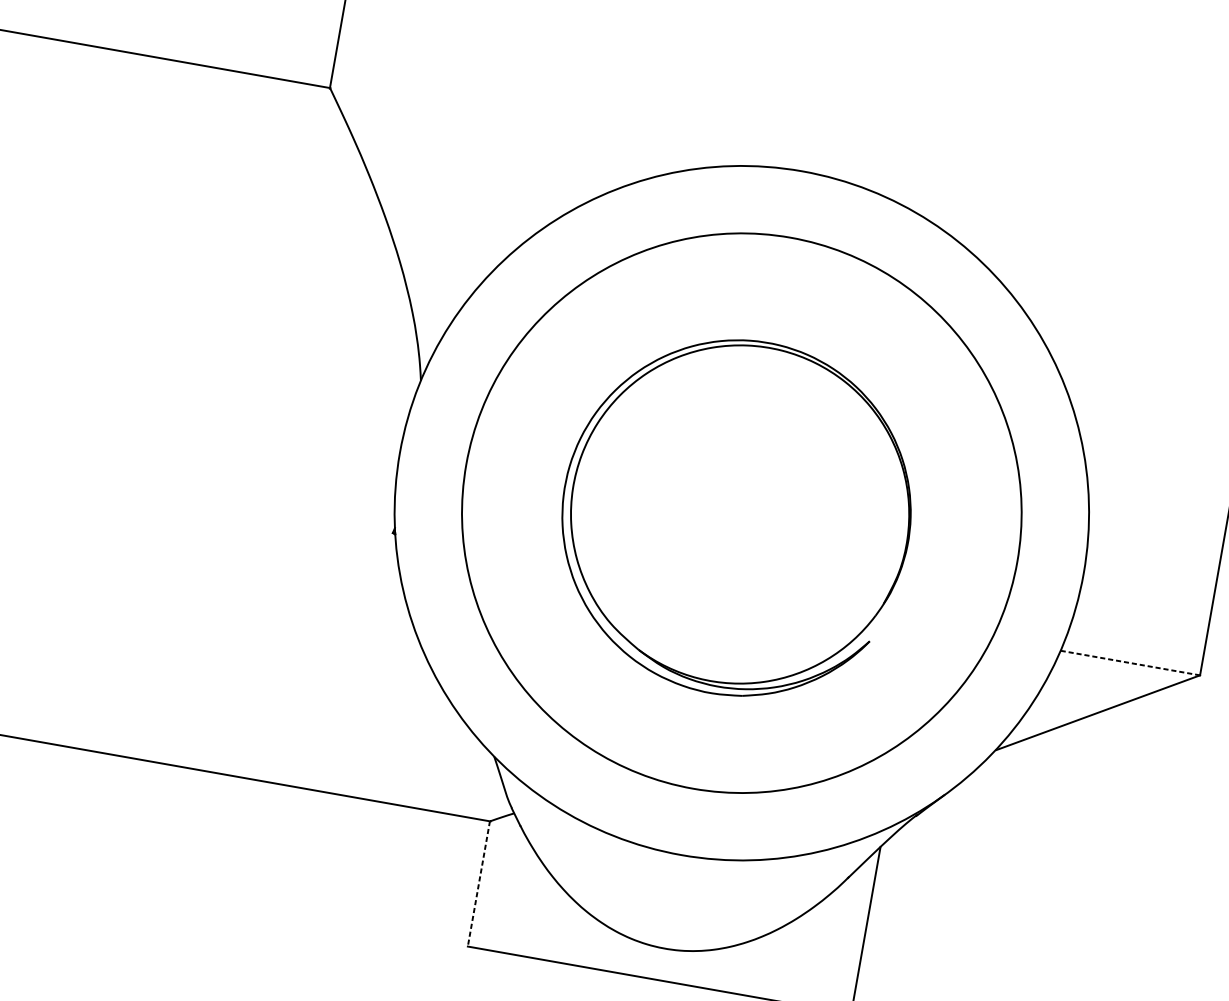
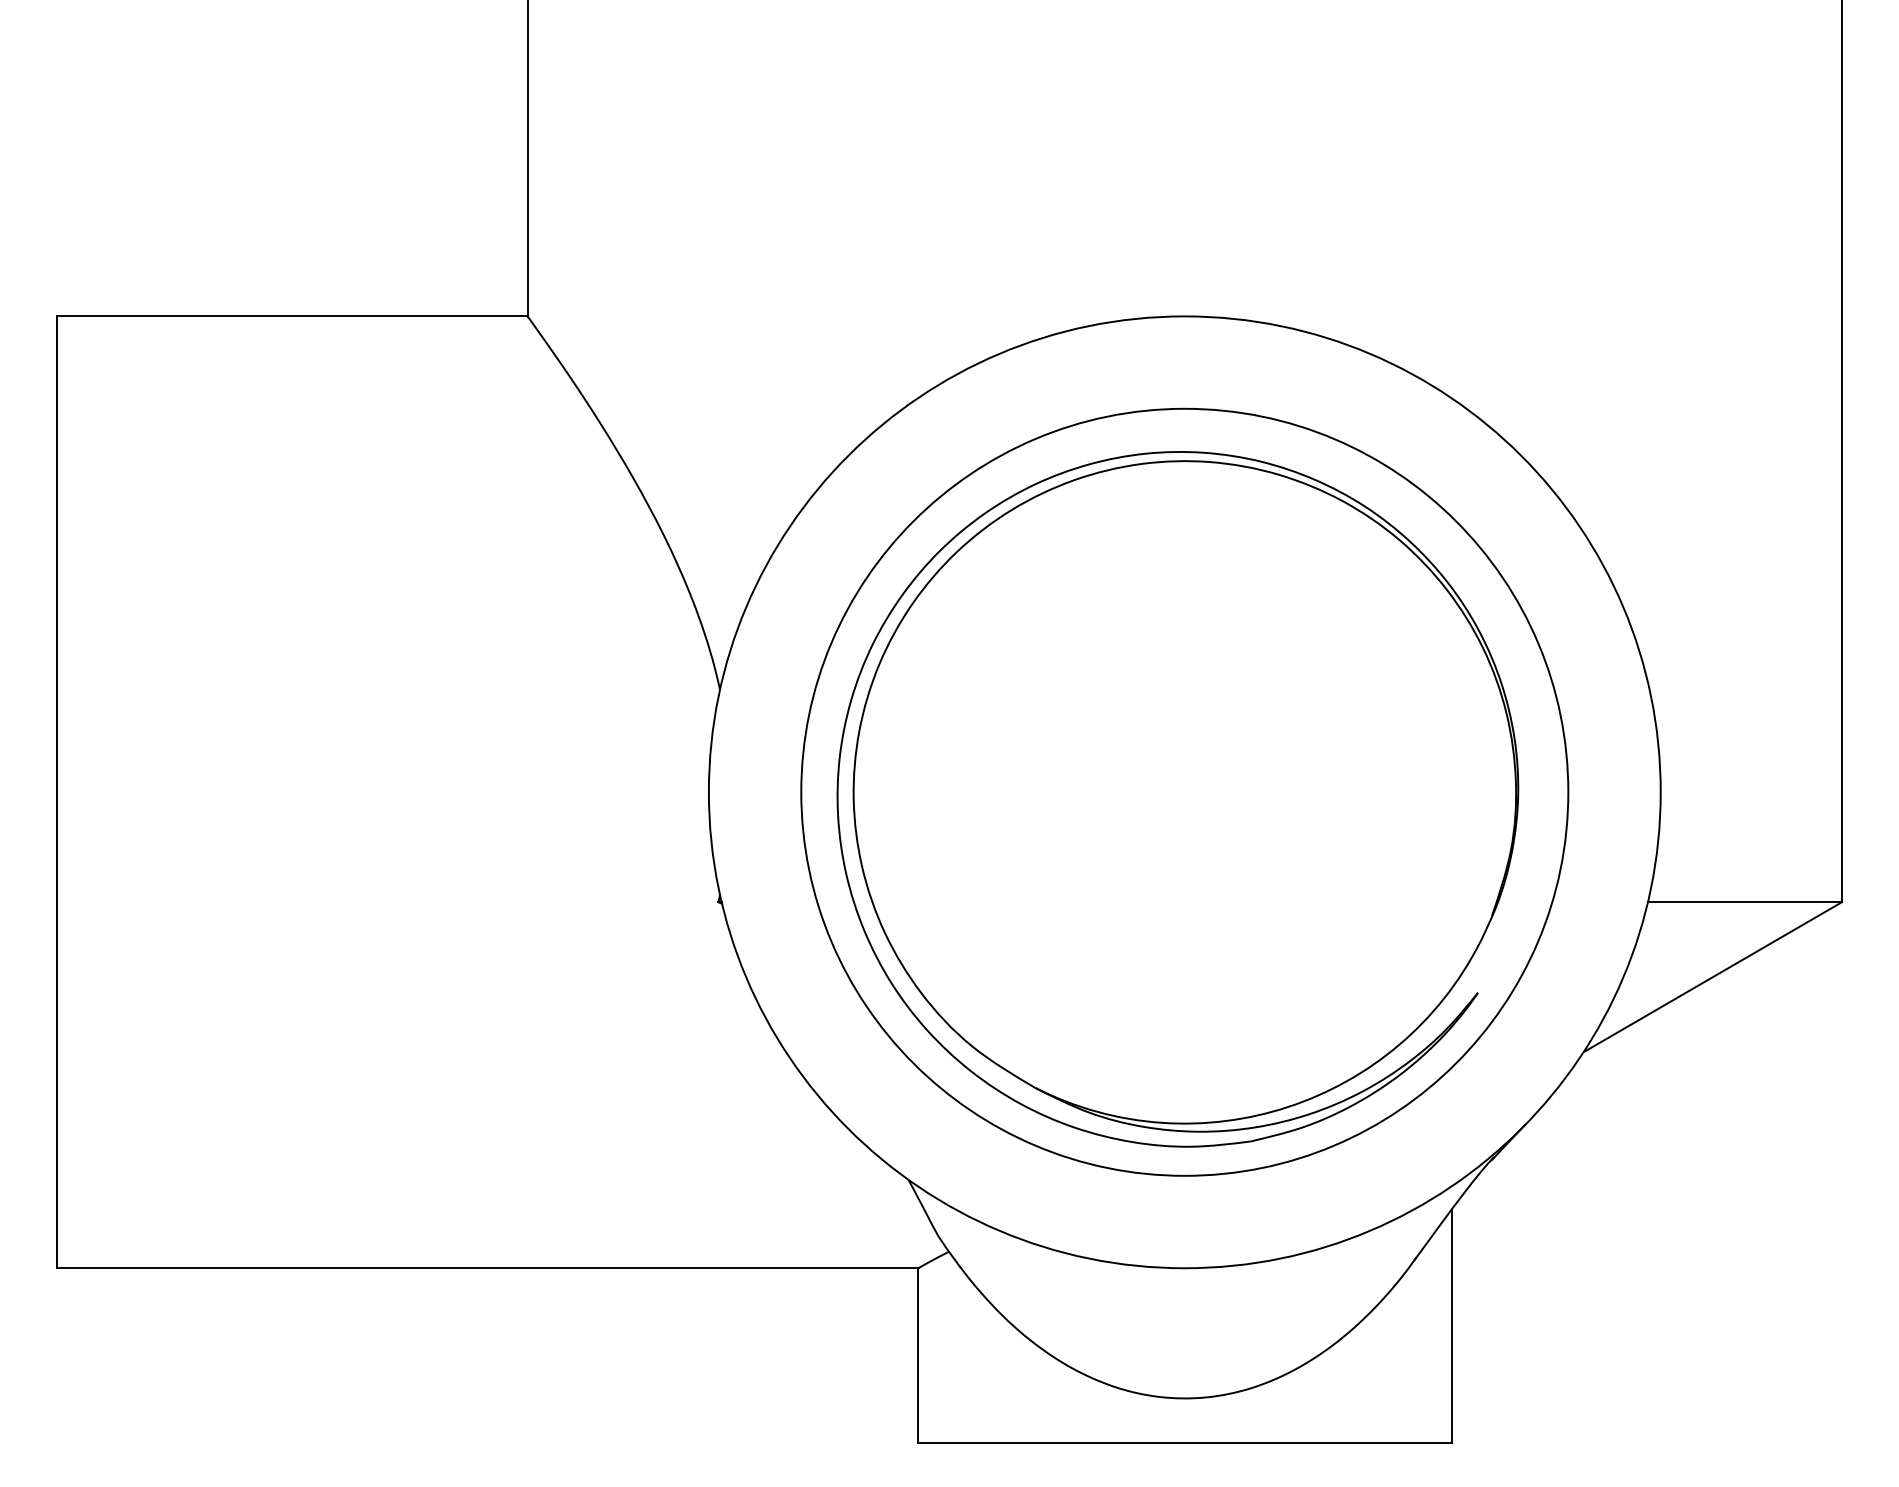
part: (735, 517) -> (1177, 799), size x1.43
line: (1129, 663) -> (1744, 902), dashed -> solid
line: (479, 884) -> (918, 1355), dashed -> solid

